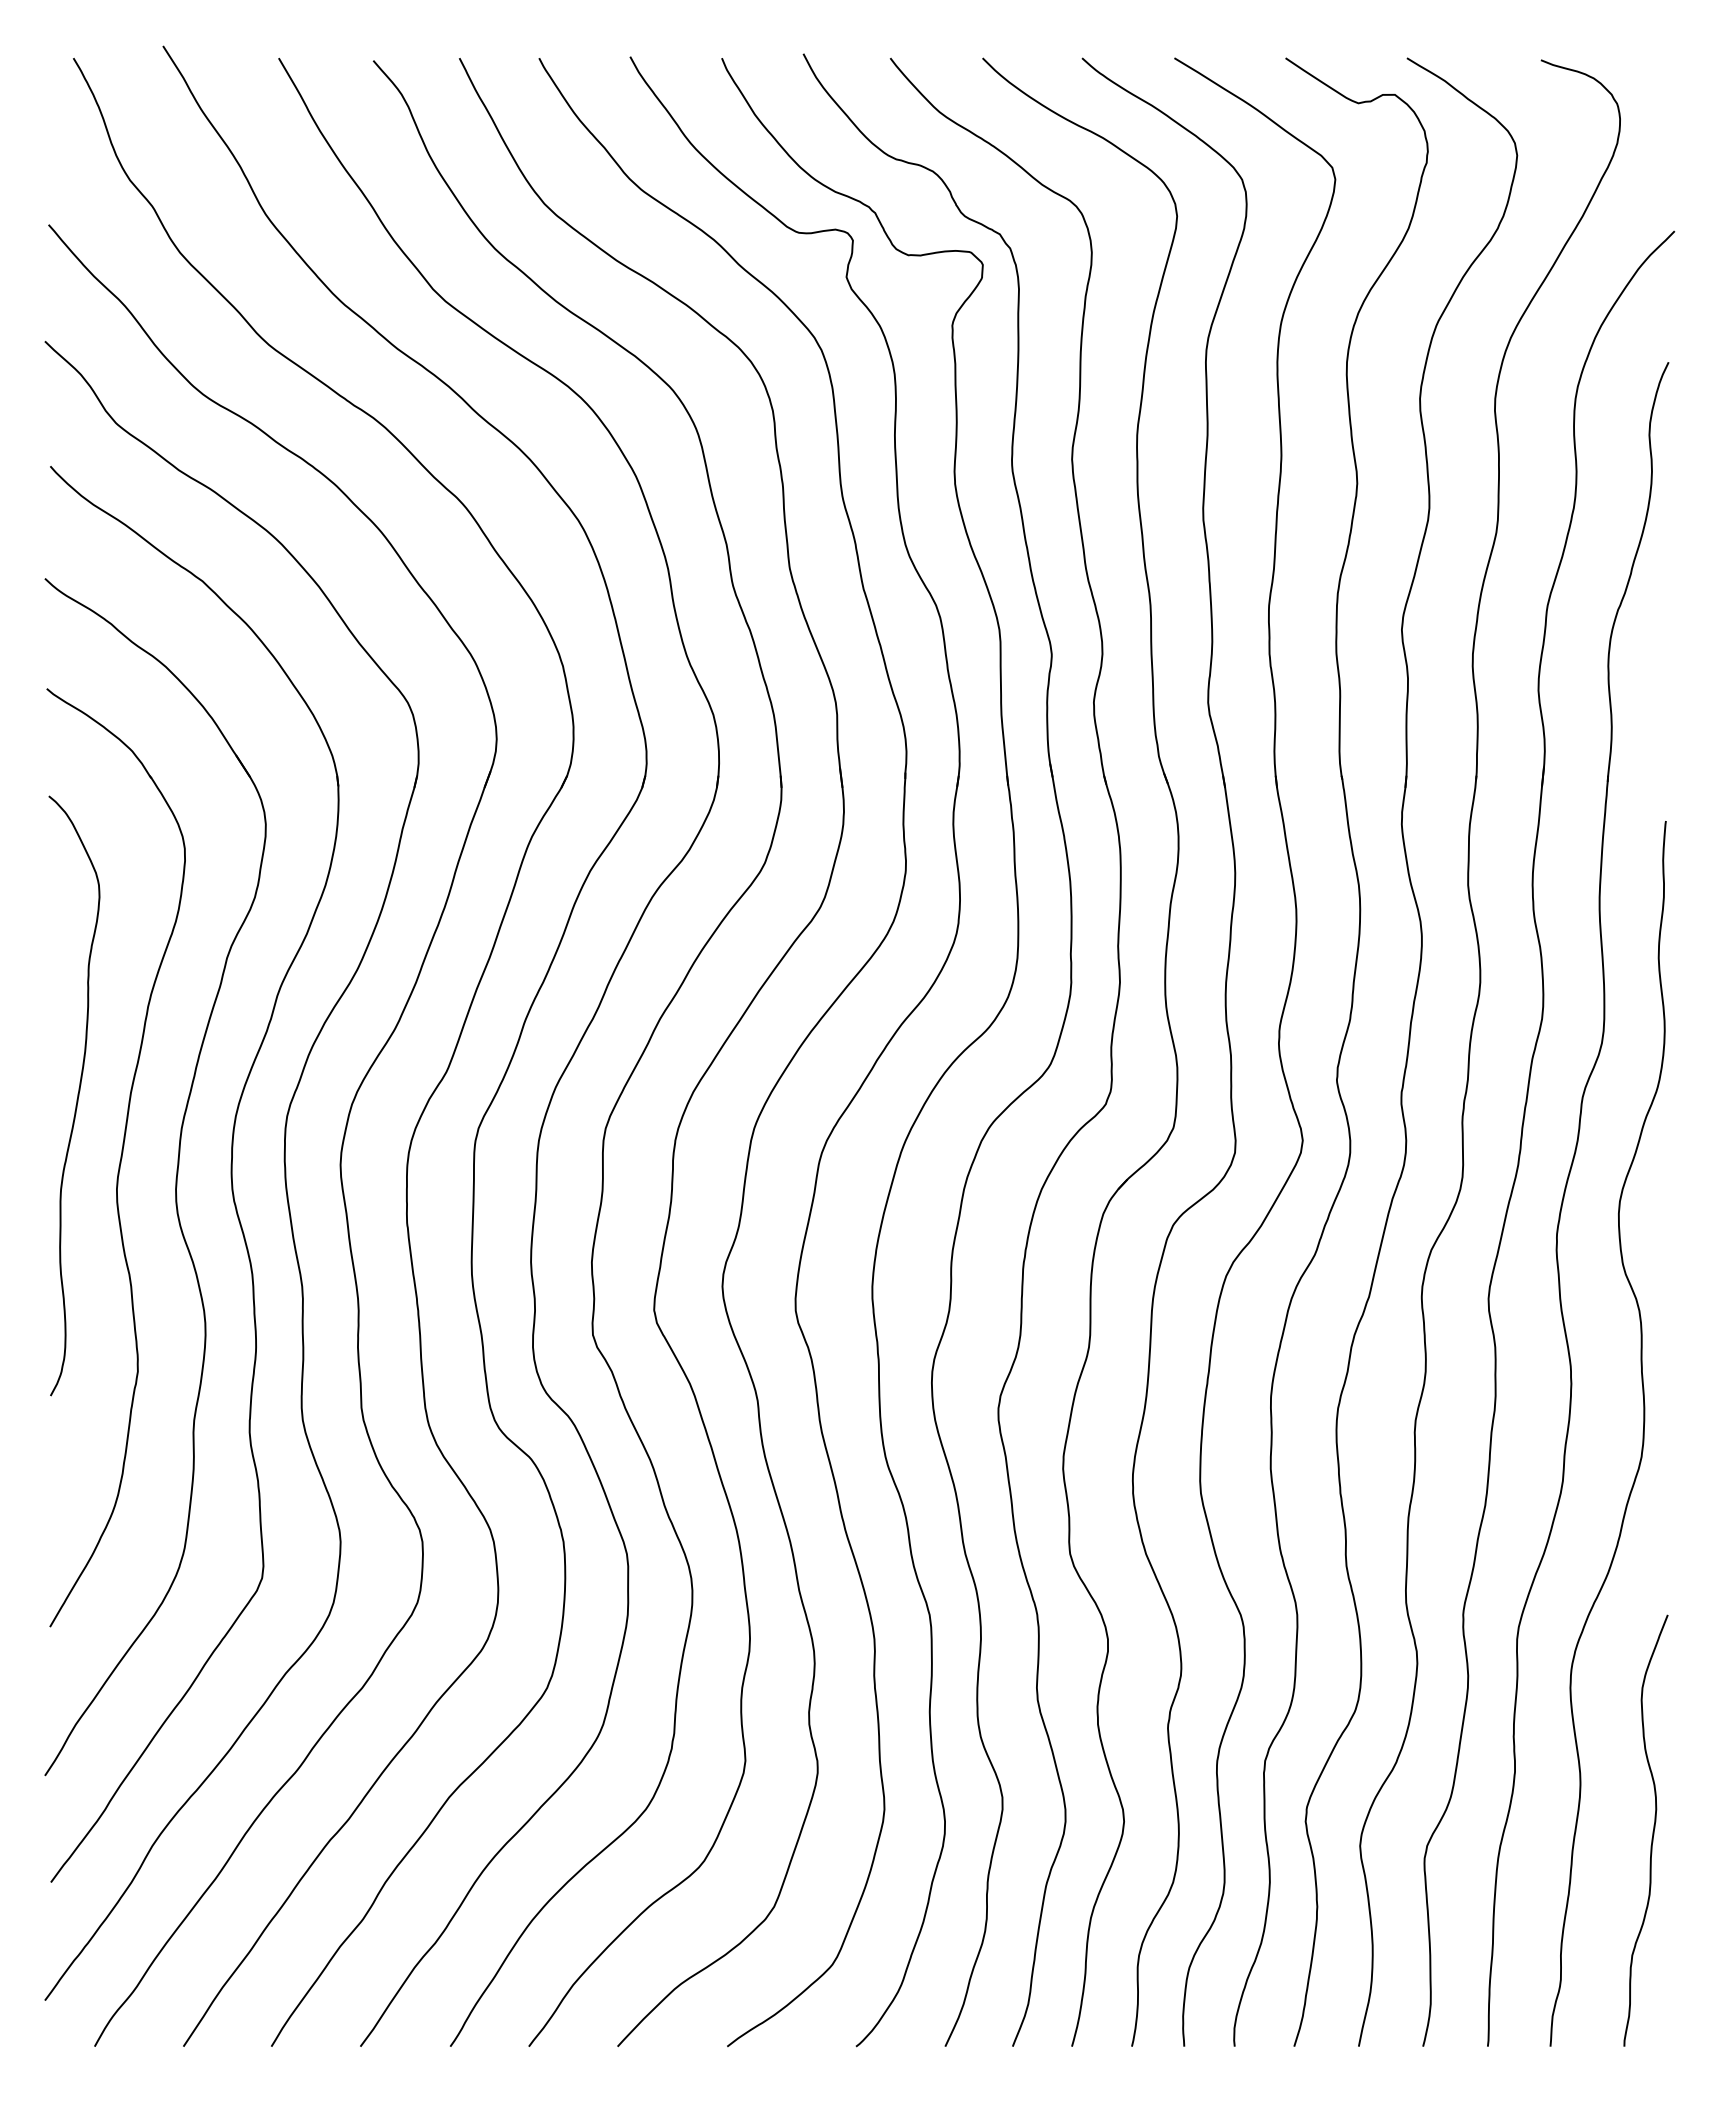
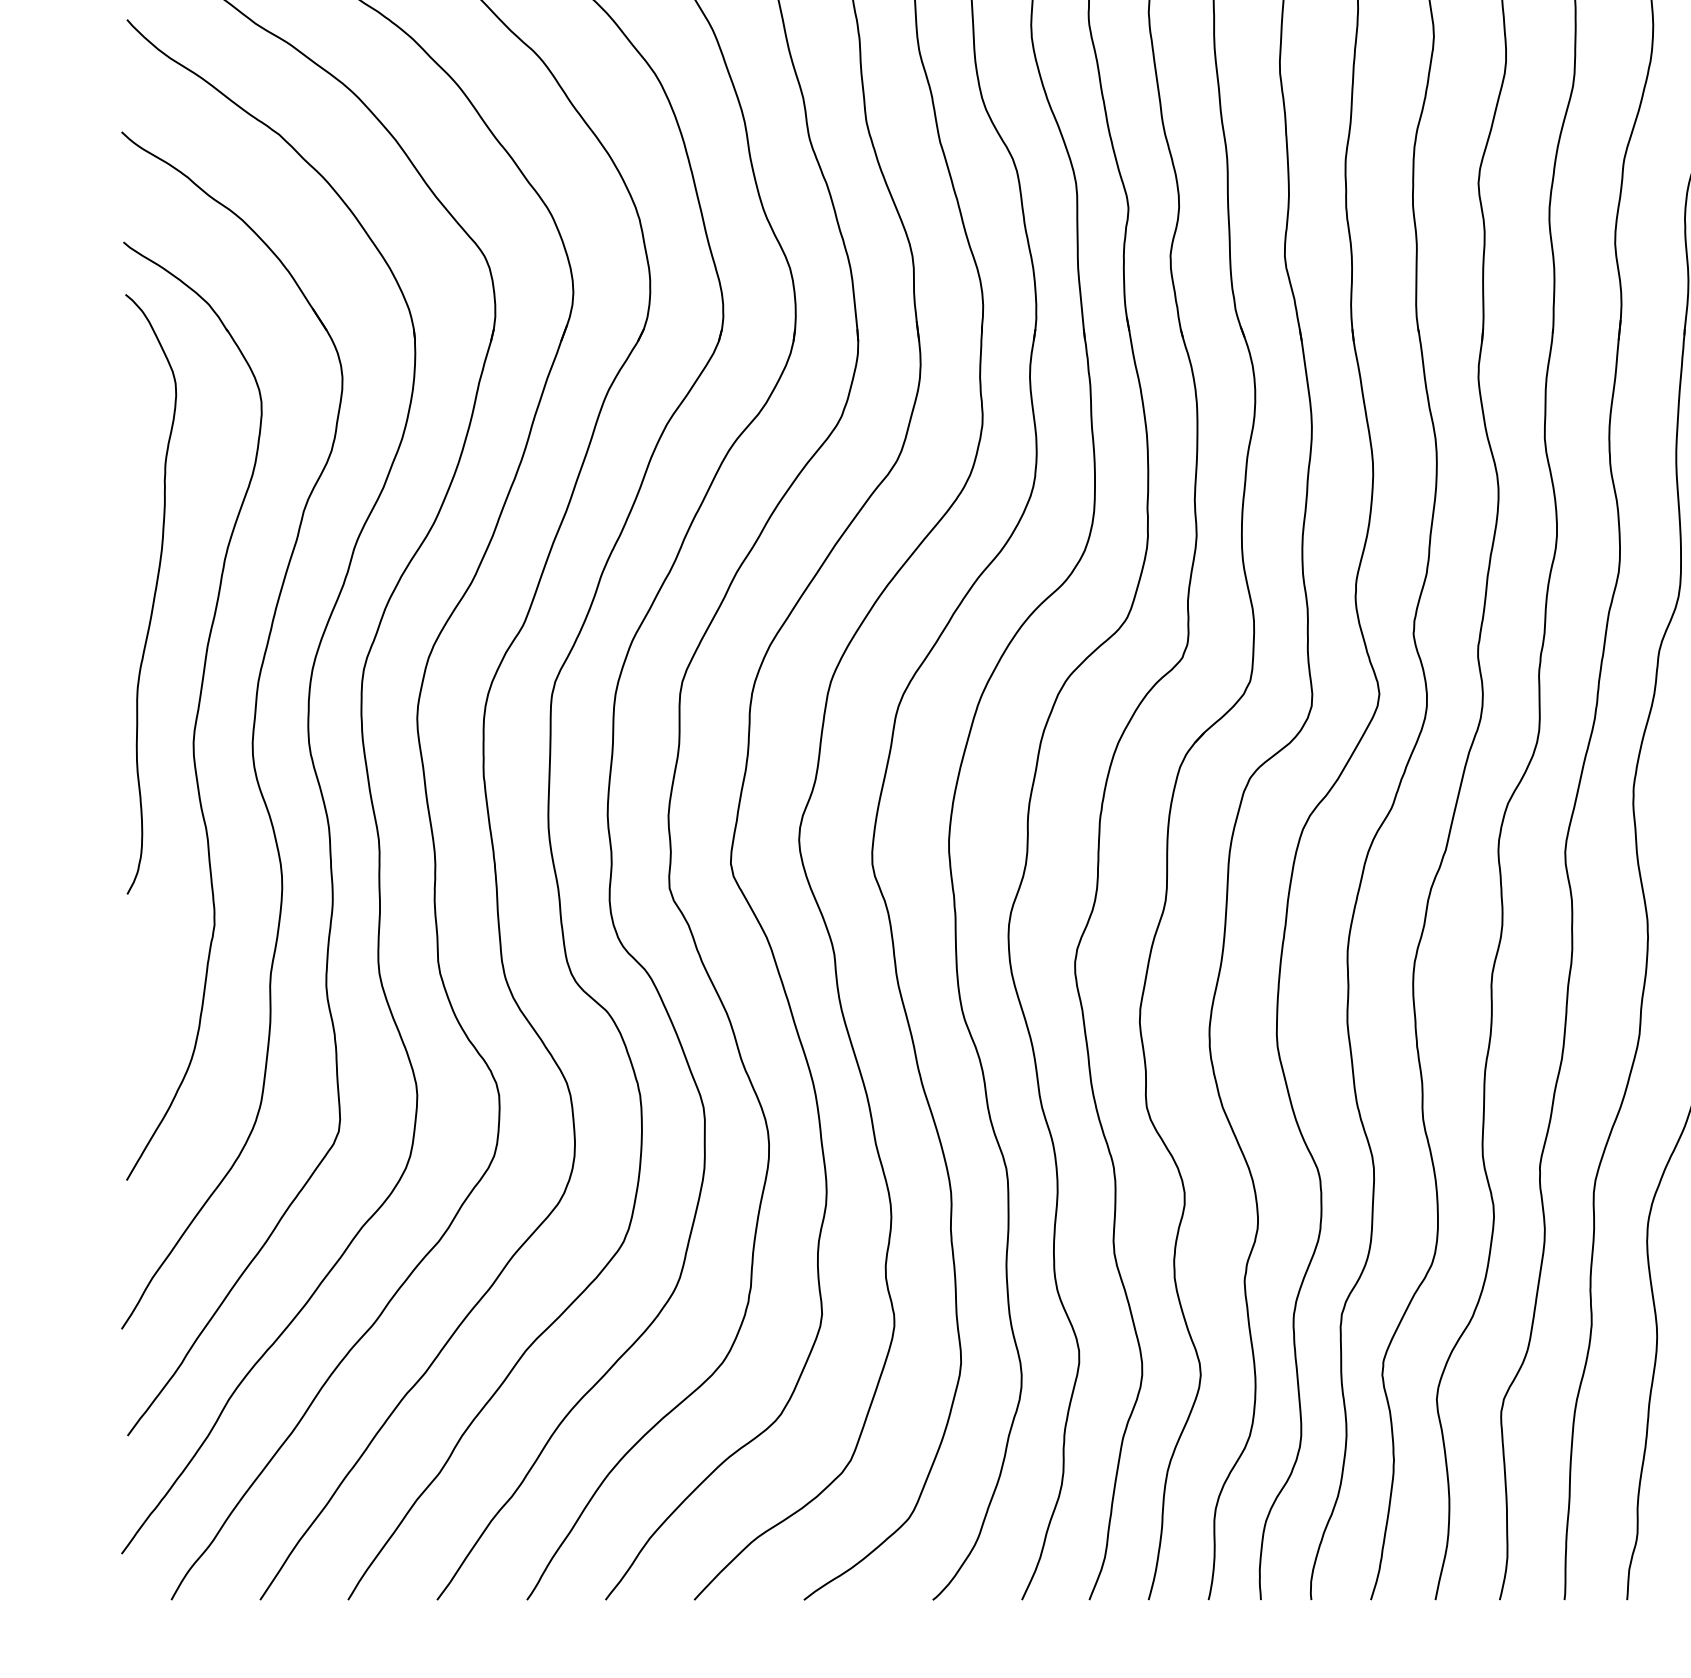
curve: (77, 1095) -> (154, 593), moved

